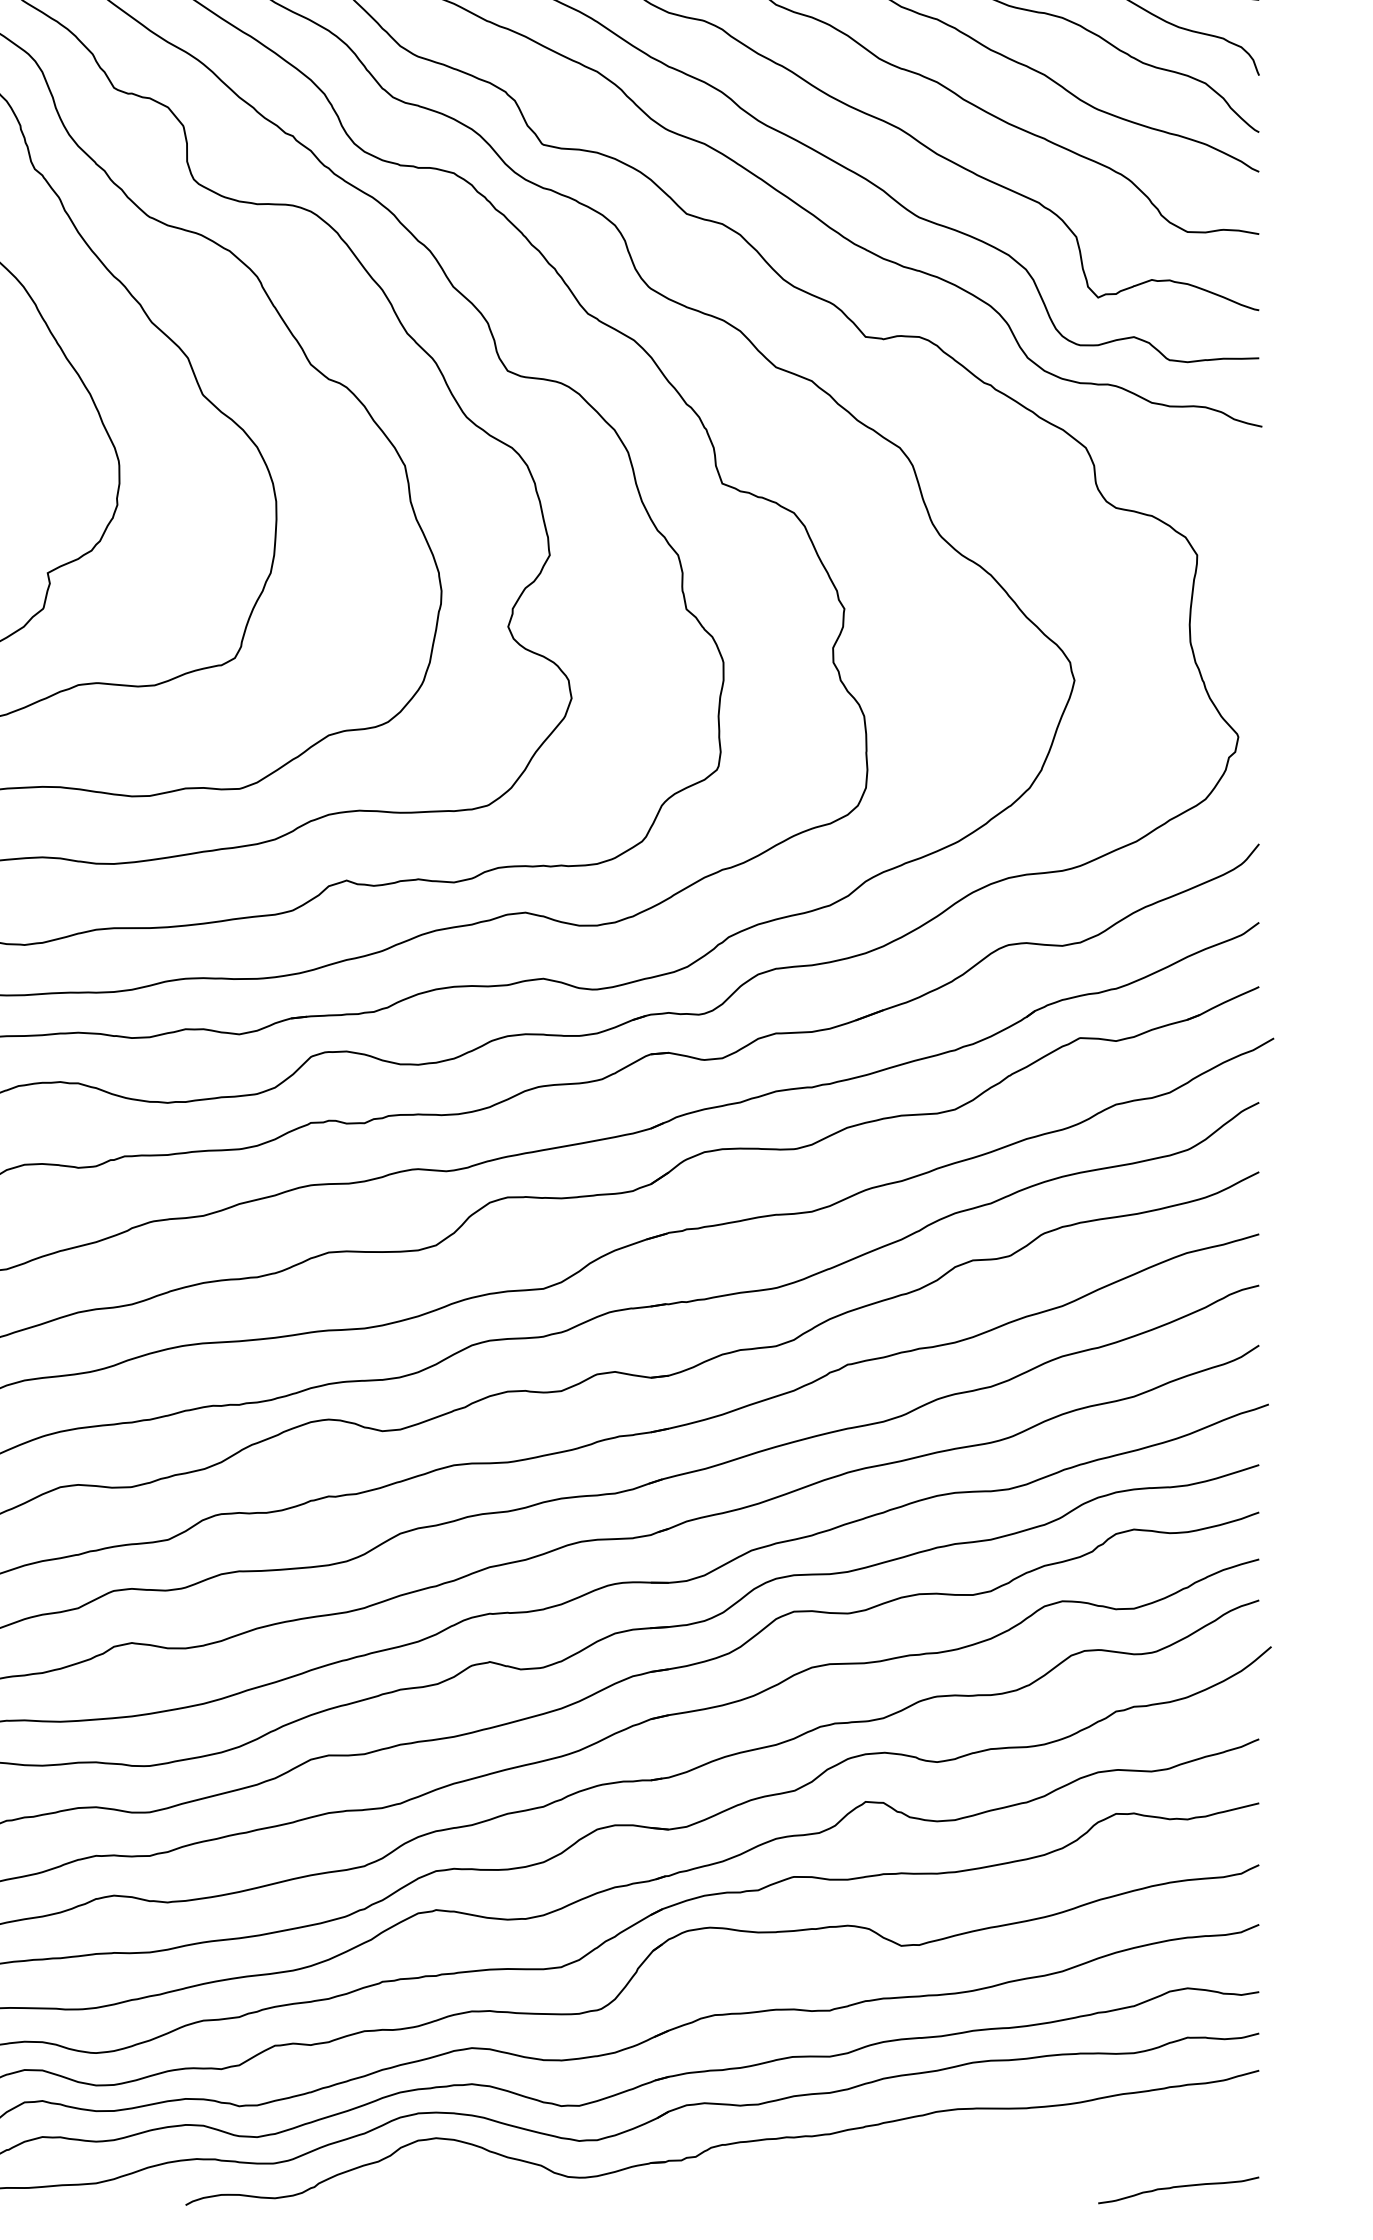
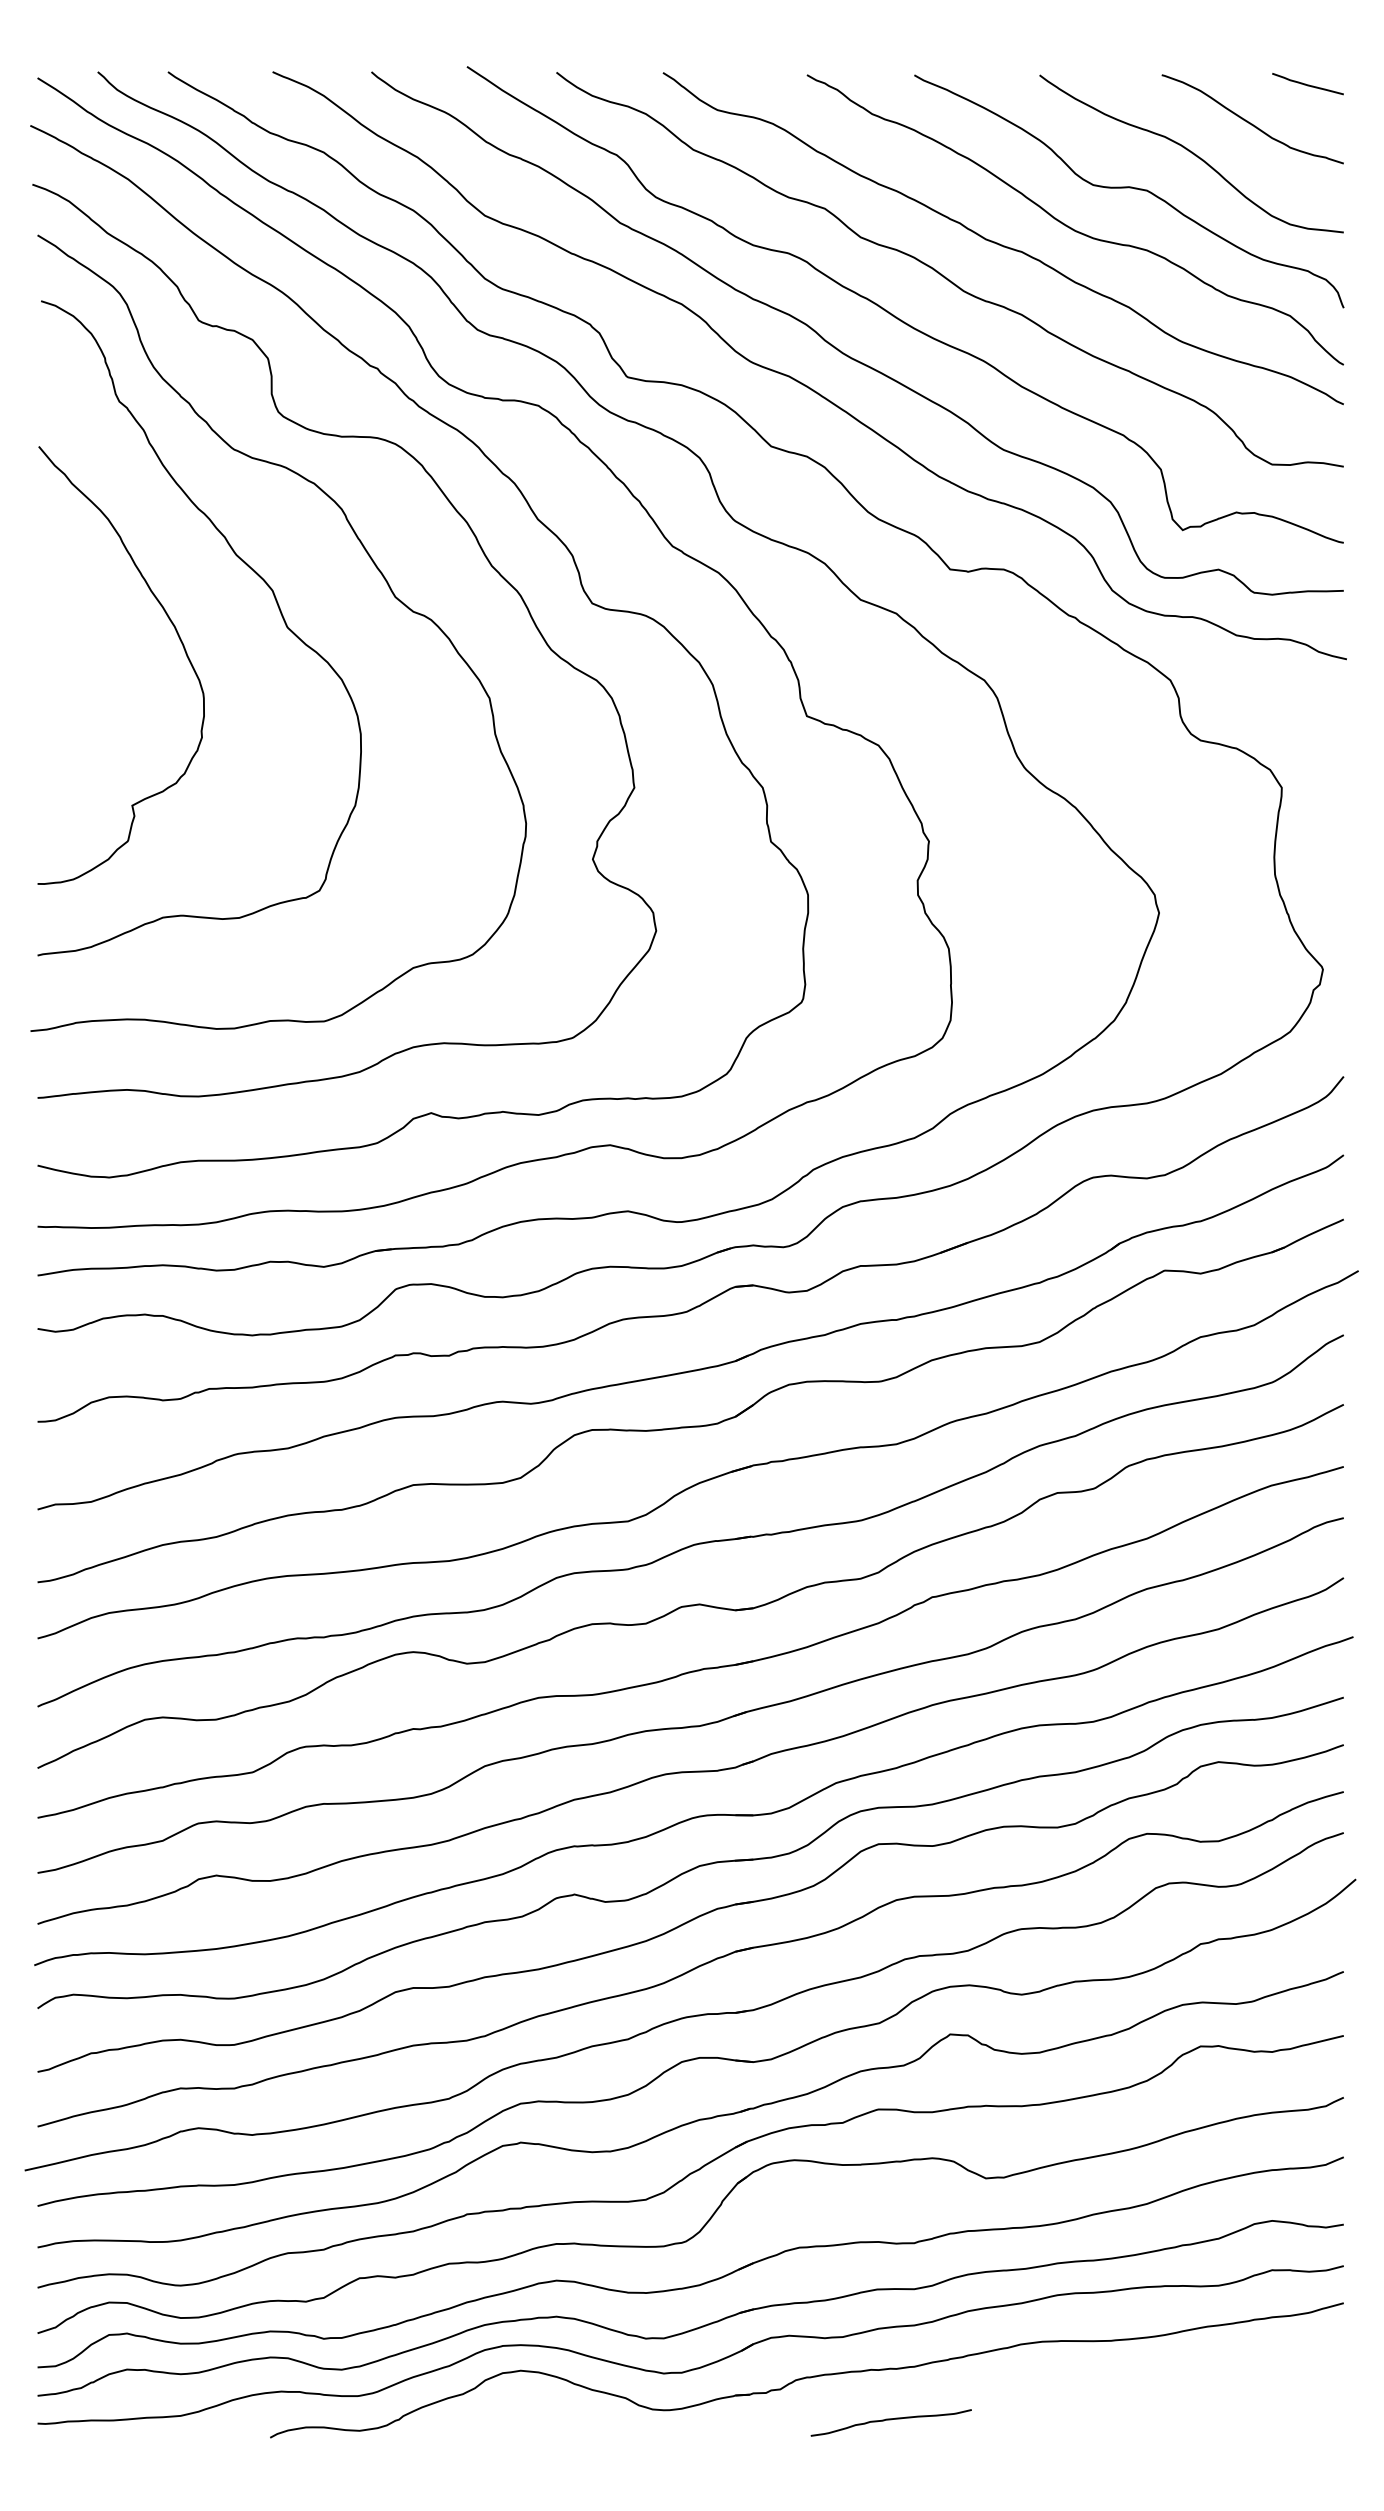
curve: (1177, 2187) -> (890, 2420), moved

